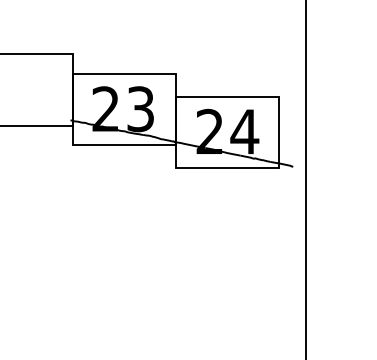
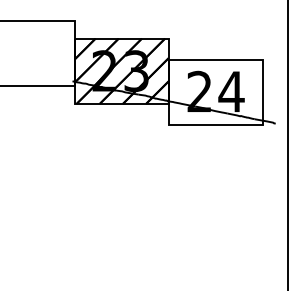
hatch: (123, 109) -> (120, 71), added

